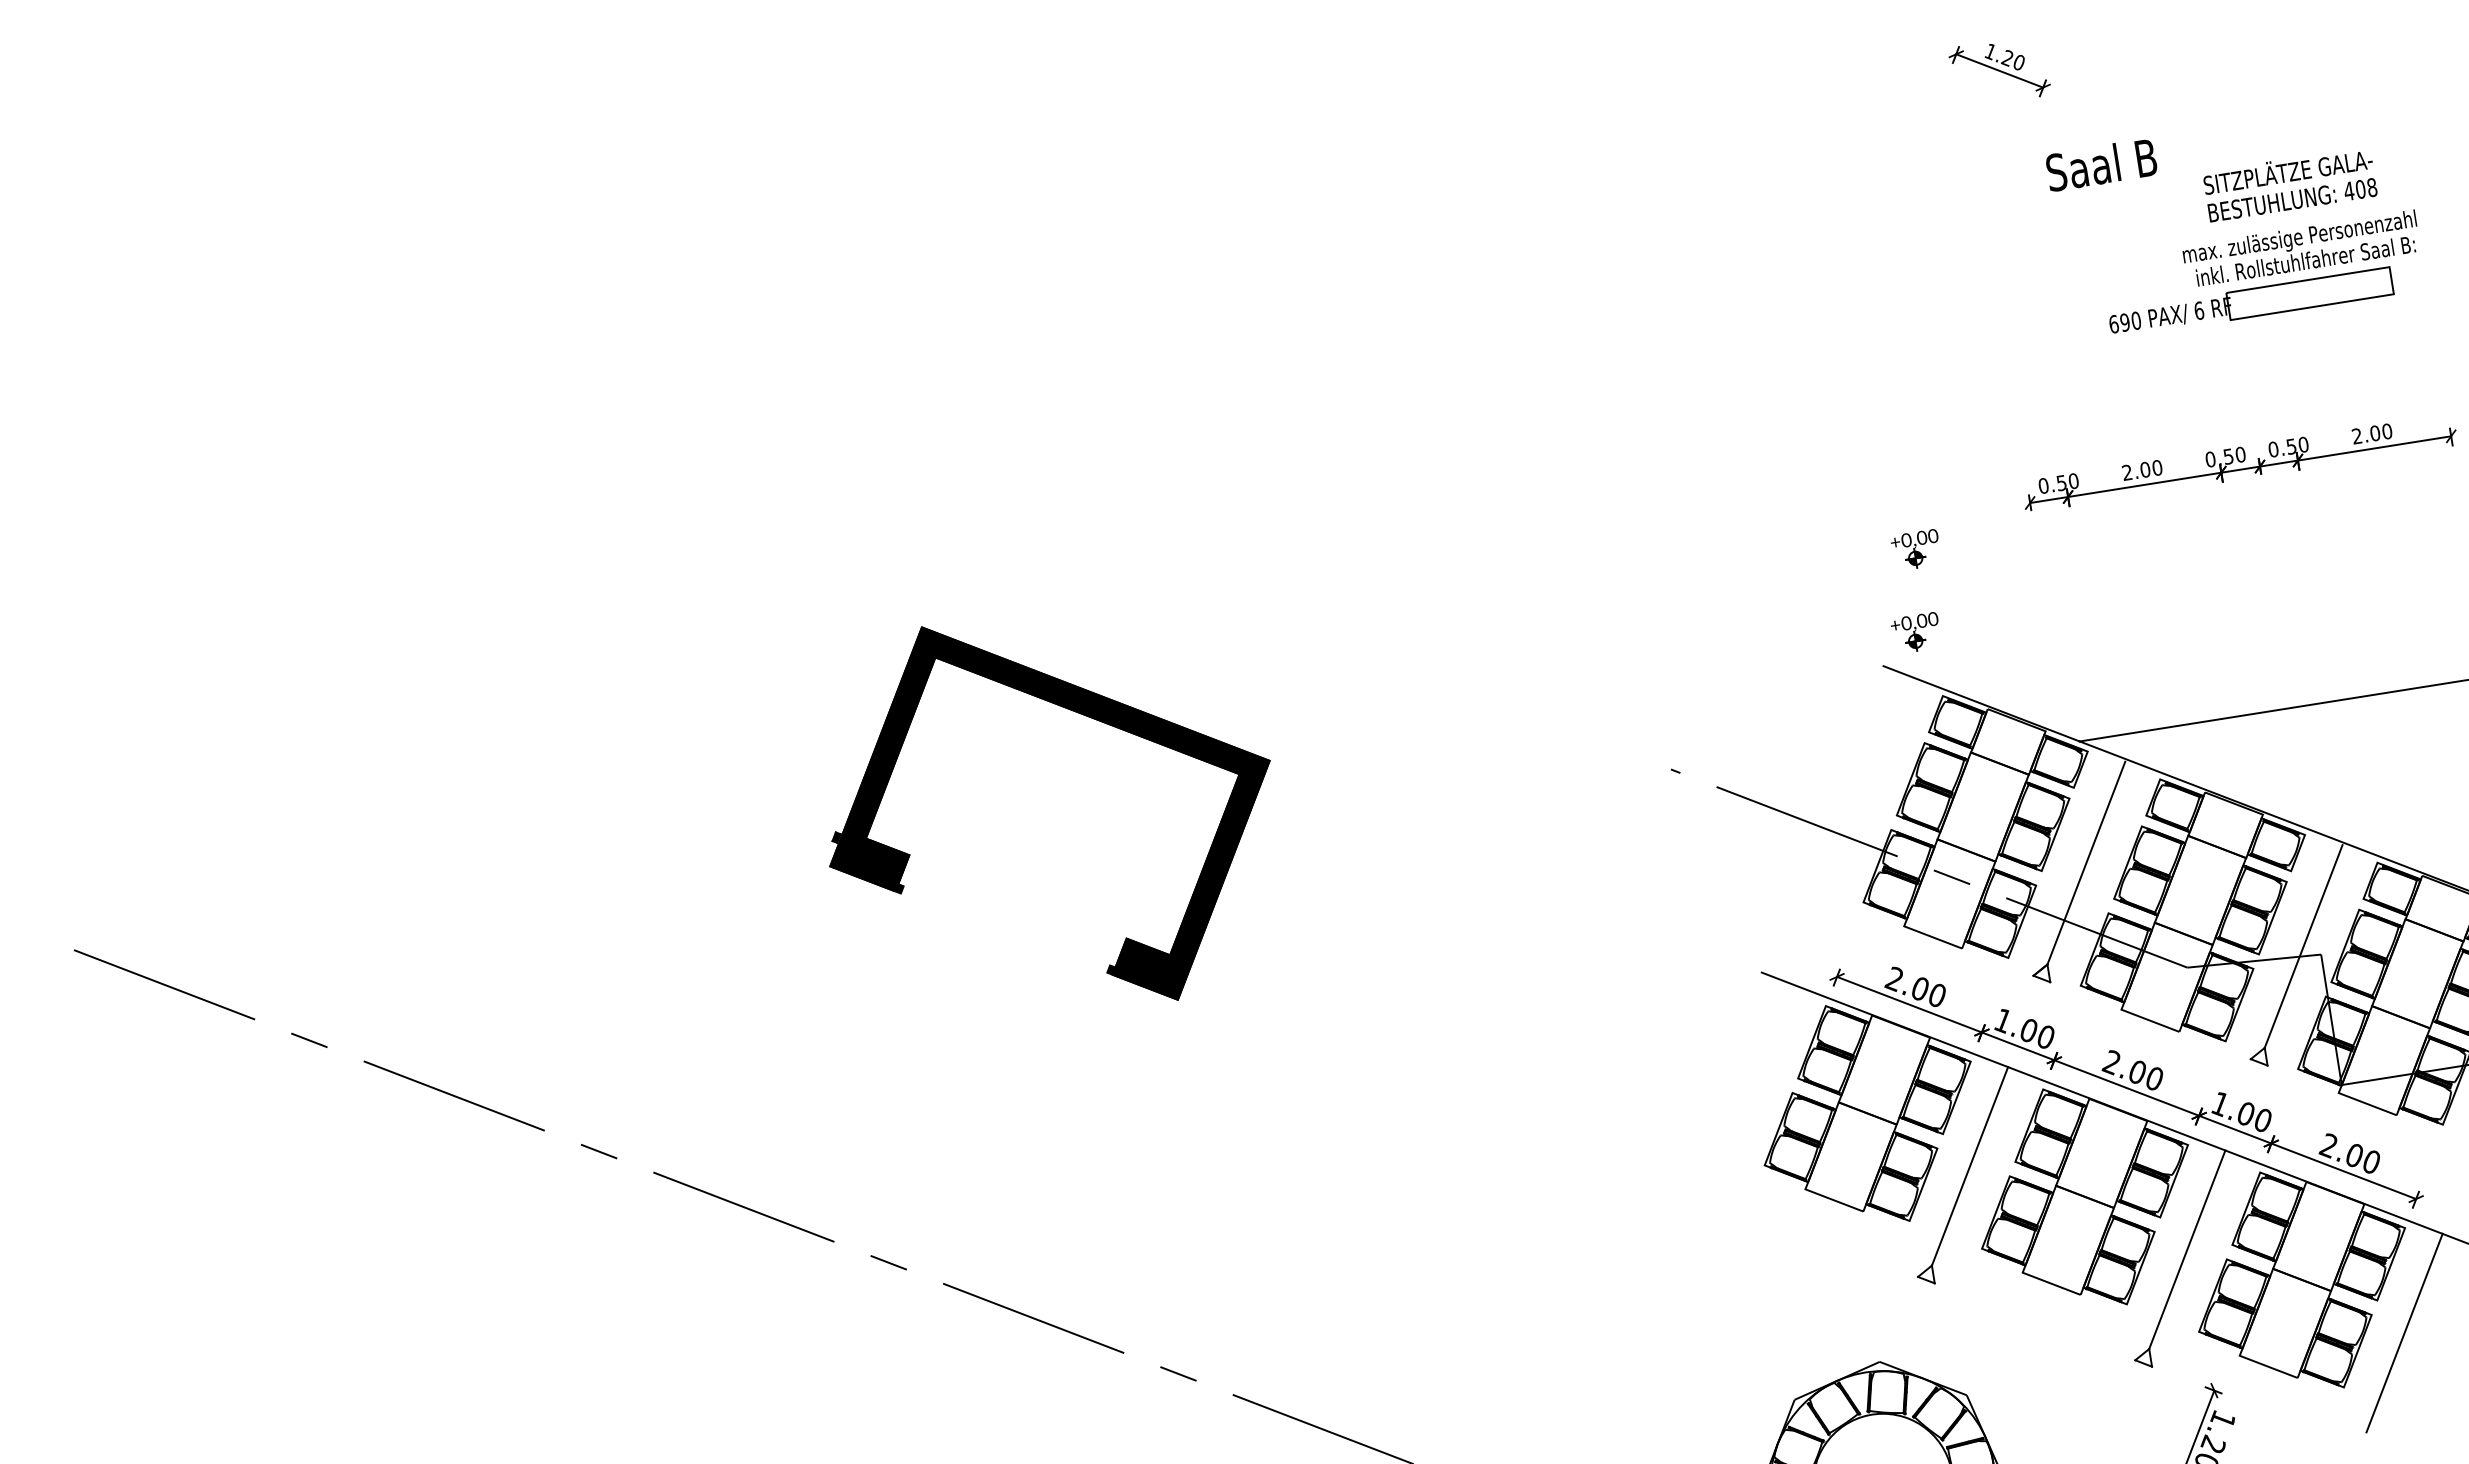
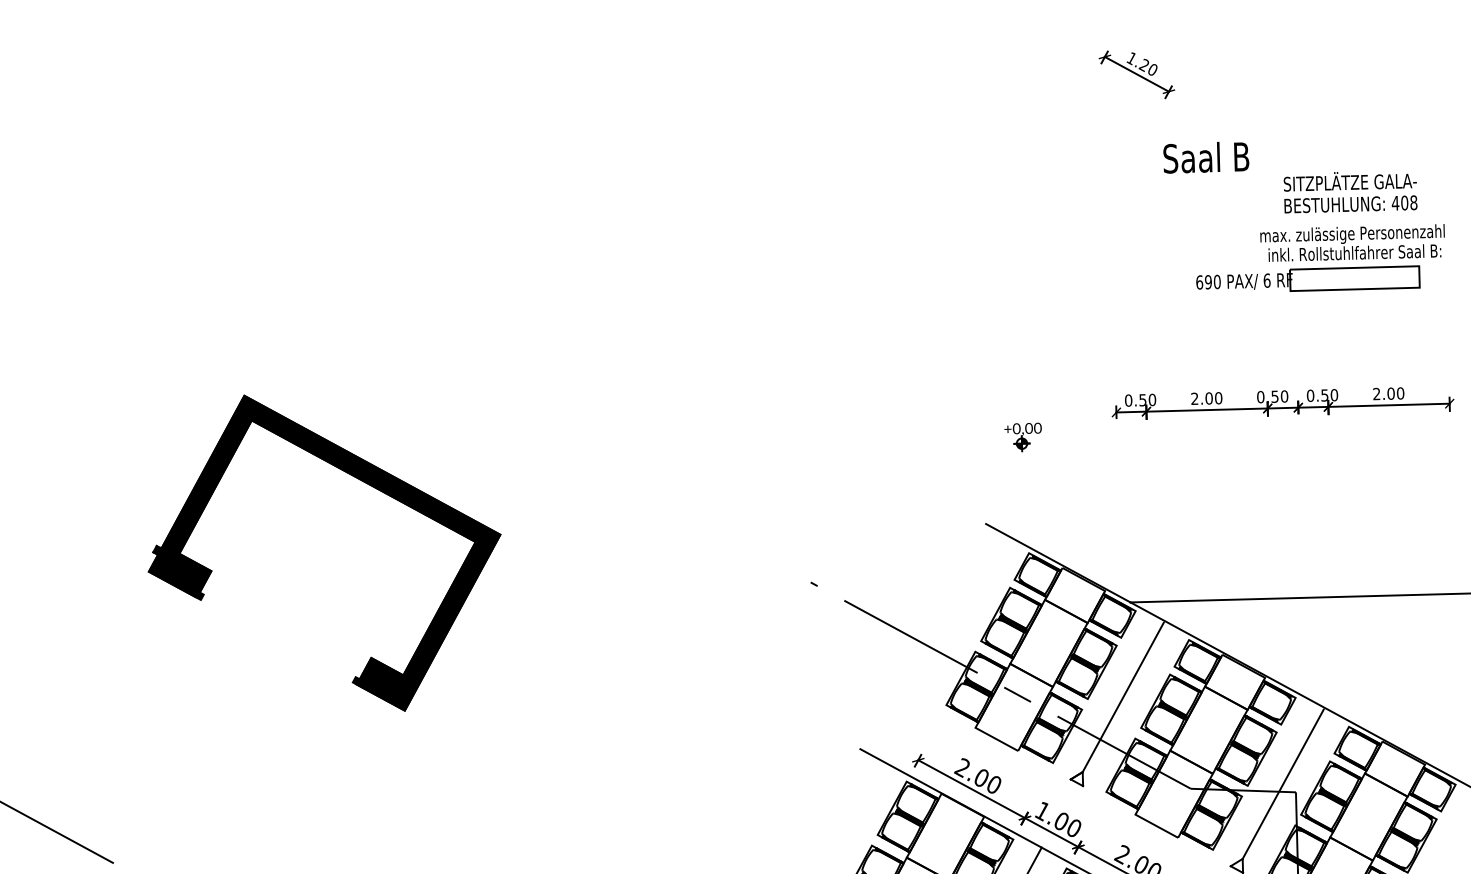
part: (1914, 631) -> (1013, 500), removed

